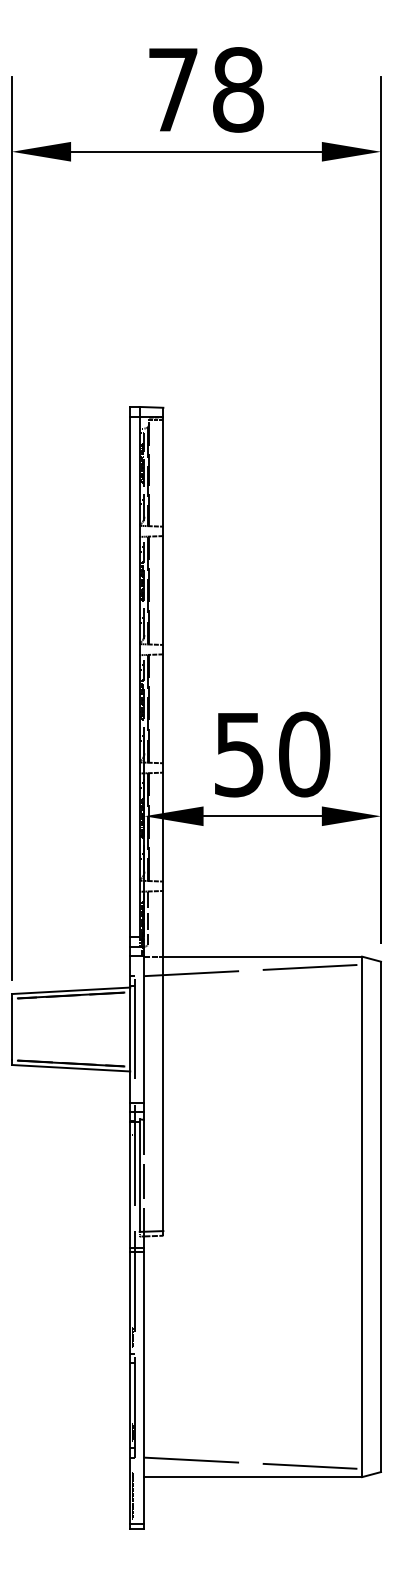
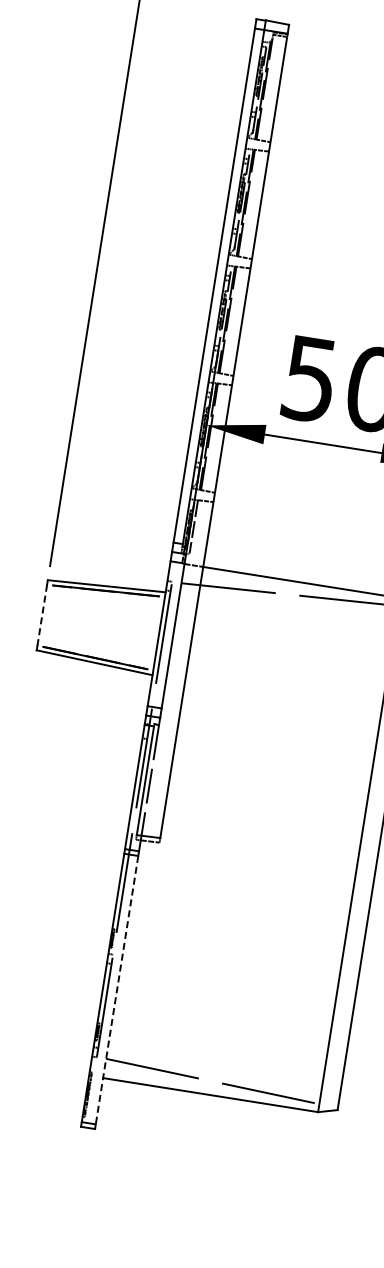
line: (11, 1029) -> (41, 615), solid -> dashed
line: (144, 1388) -> (117, 990), solid -> dashed

